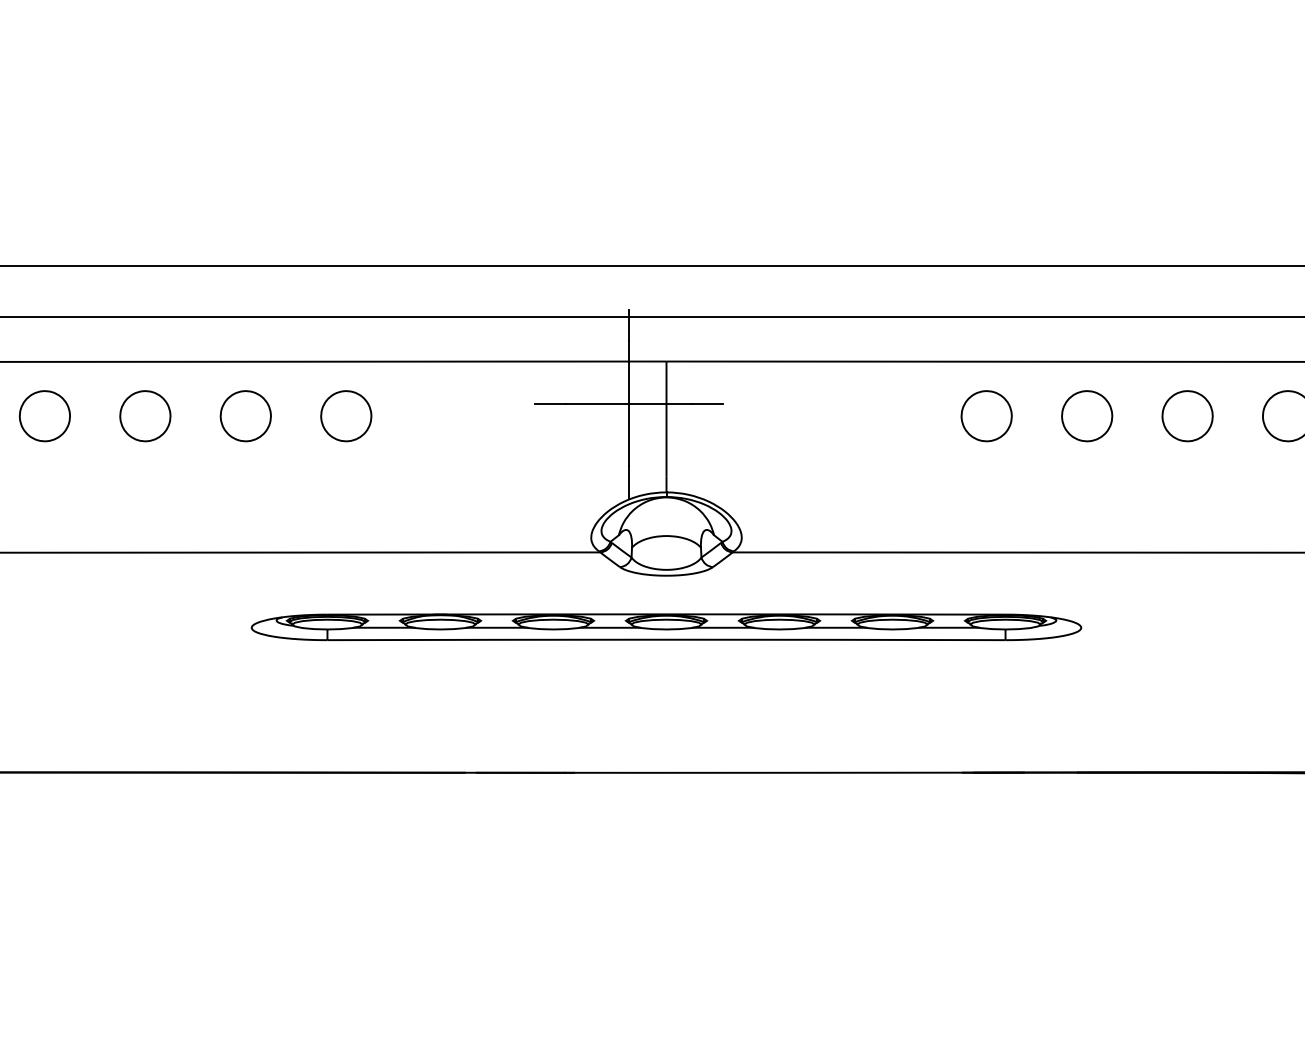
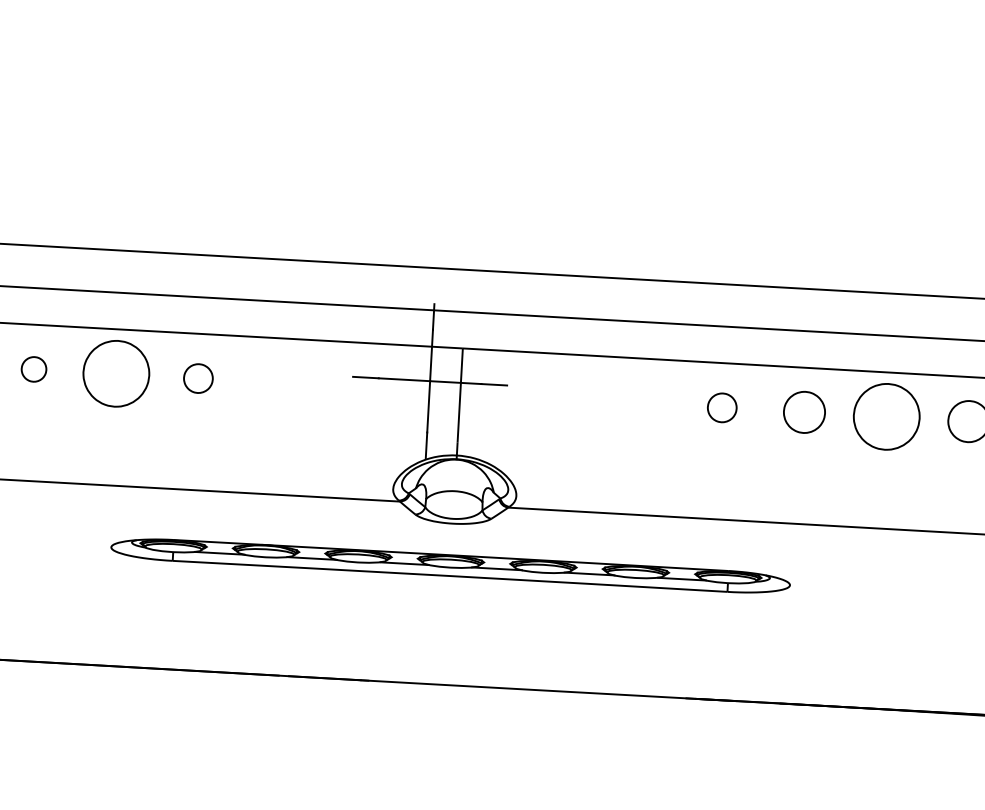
part: (145, 416) -> (34, 369), size x0.6
part: (245, 416) -> (115, 374), size x1.6
part: (346, 416) -> (198, 378), size x0.7
part: (986, 416) -> (722, 408), size x0.7
part: (1187, 416) -> (886, 417), size x1.6

